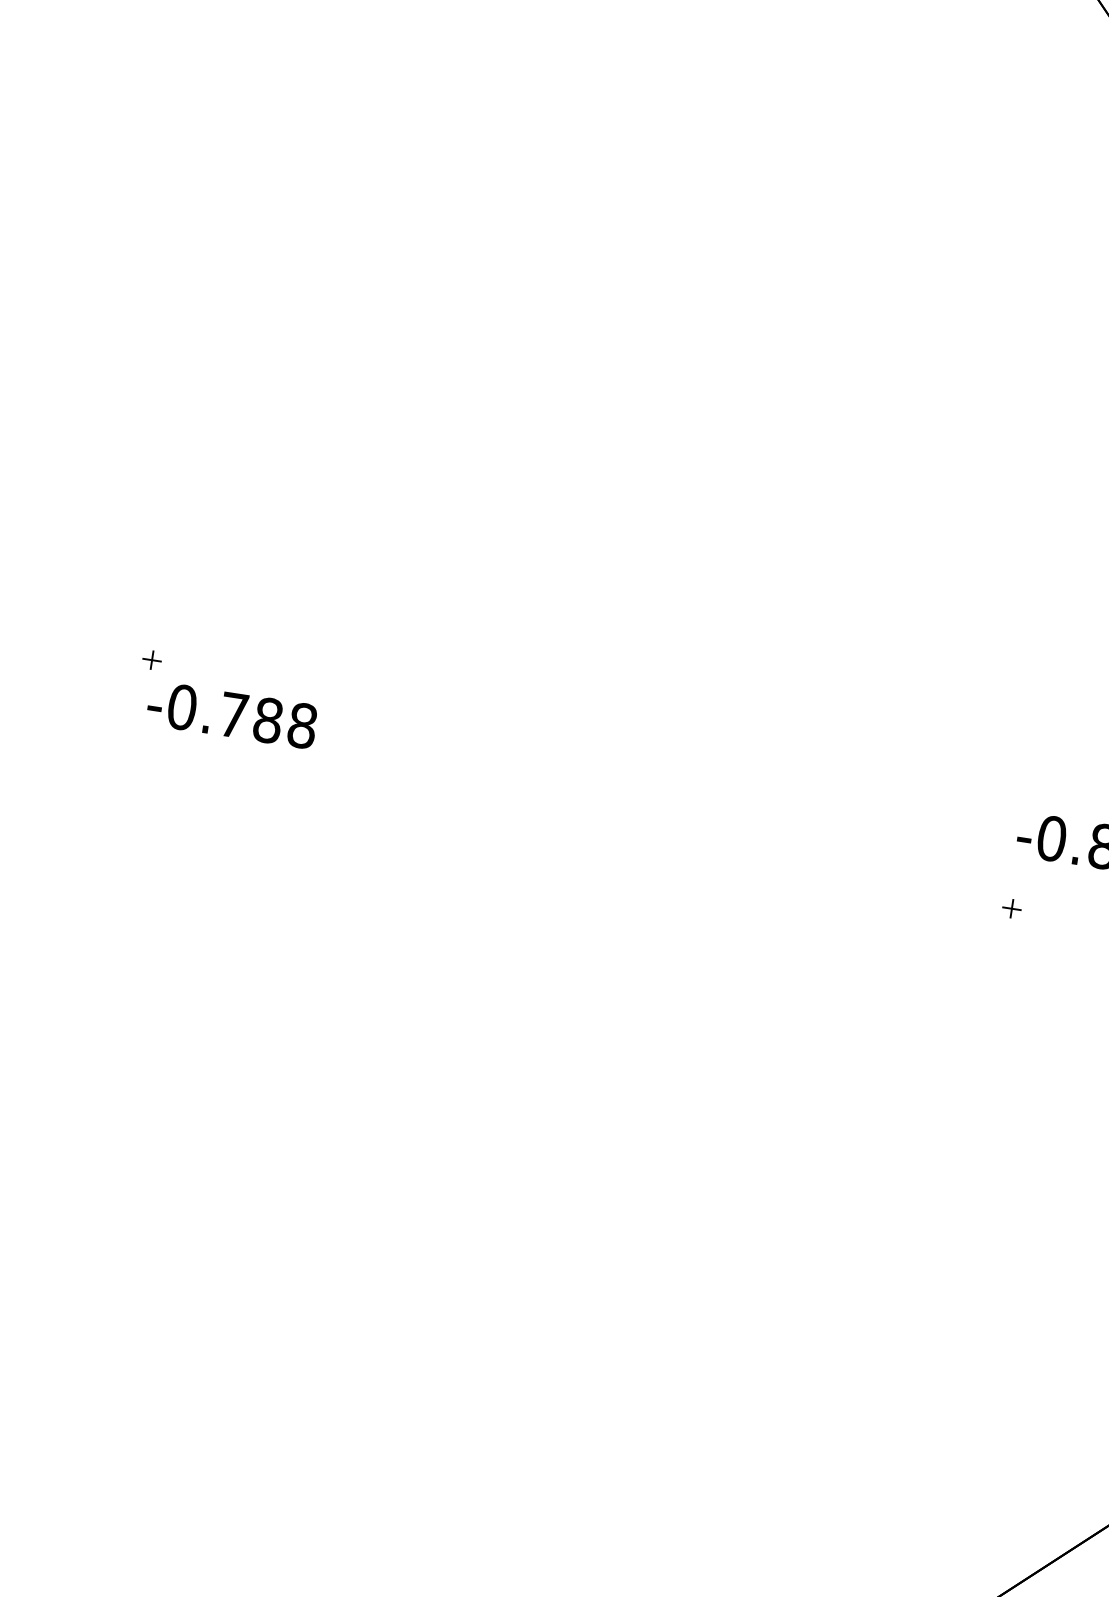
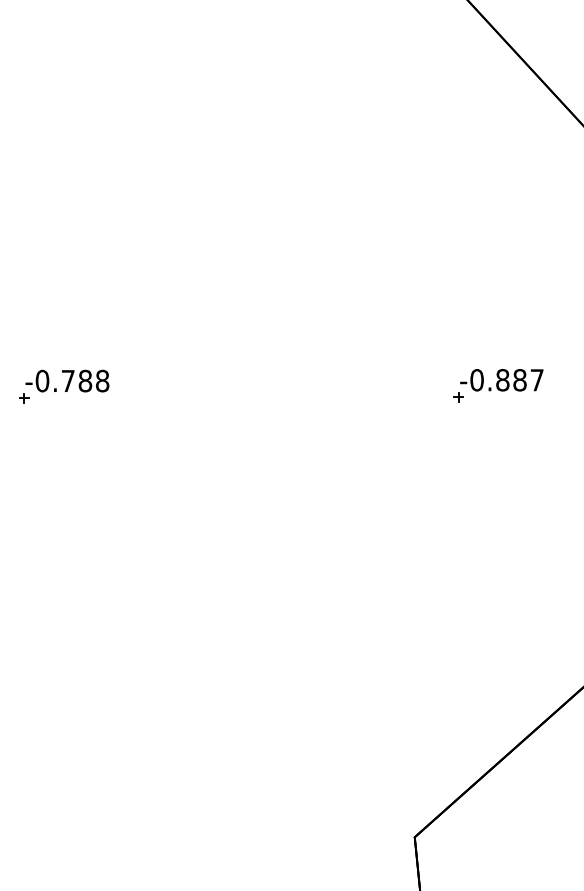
part: (152, 660) -> (24, 398), moved
part: (1011, 908) -> (458, 397), moved

